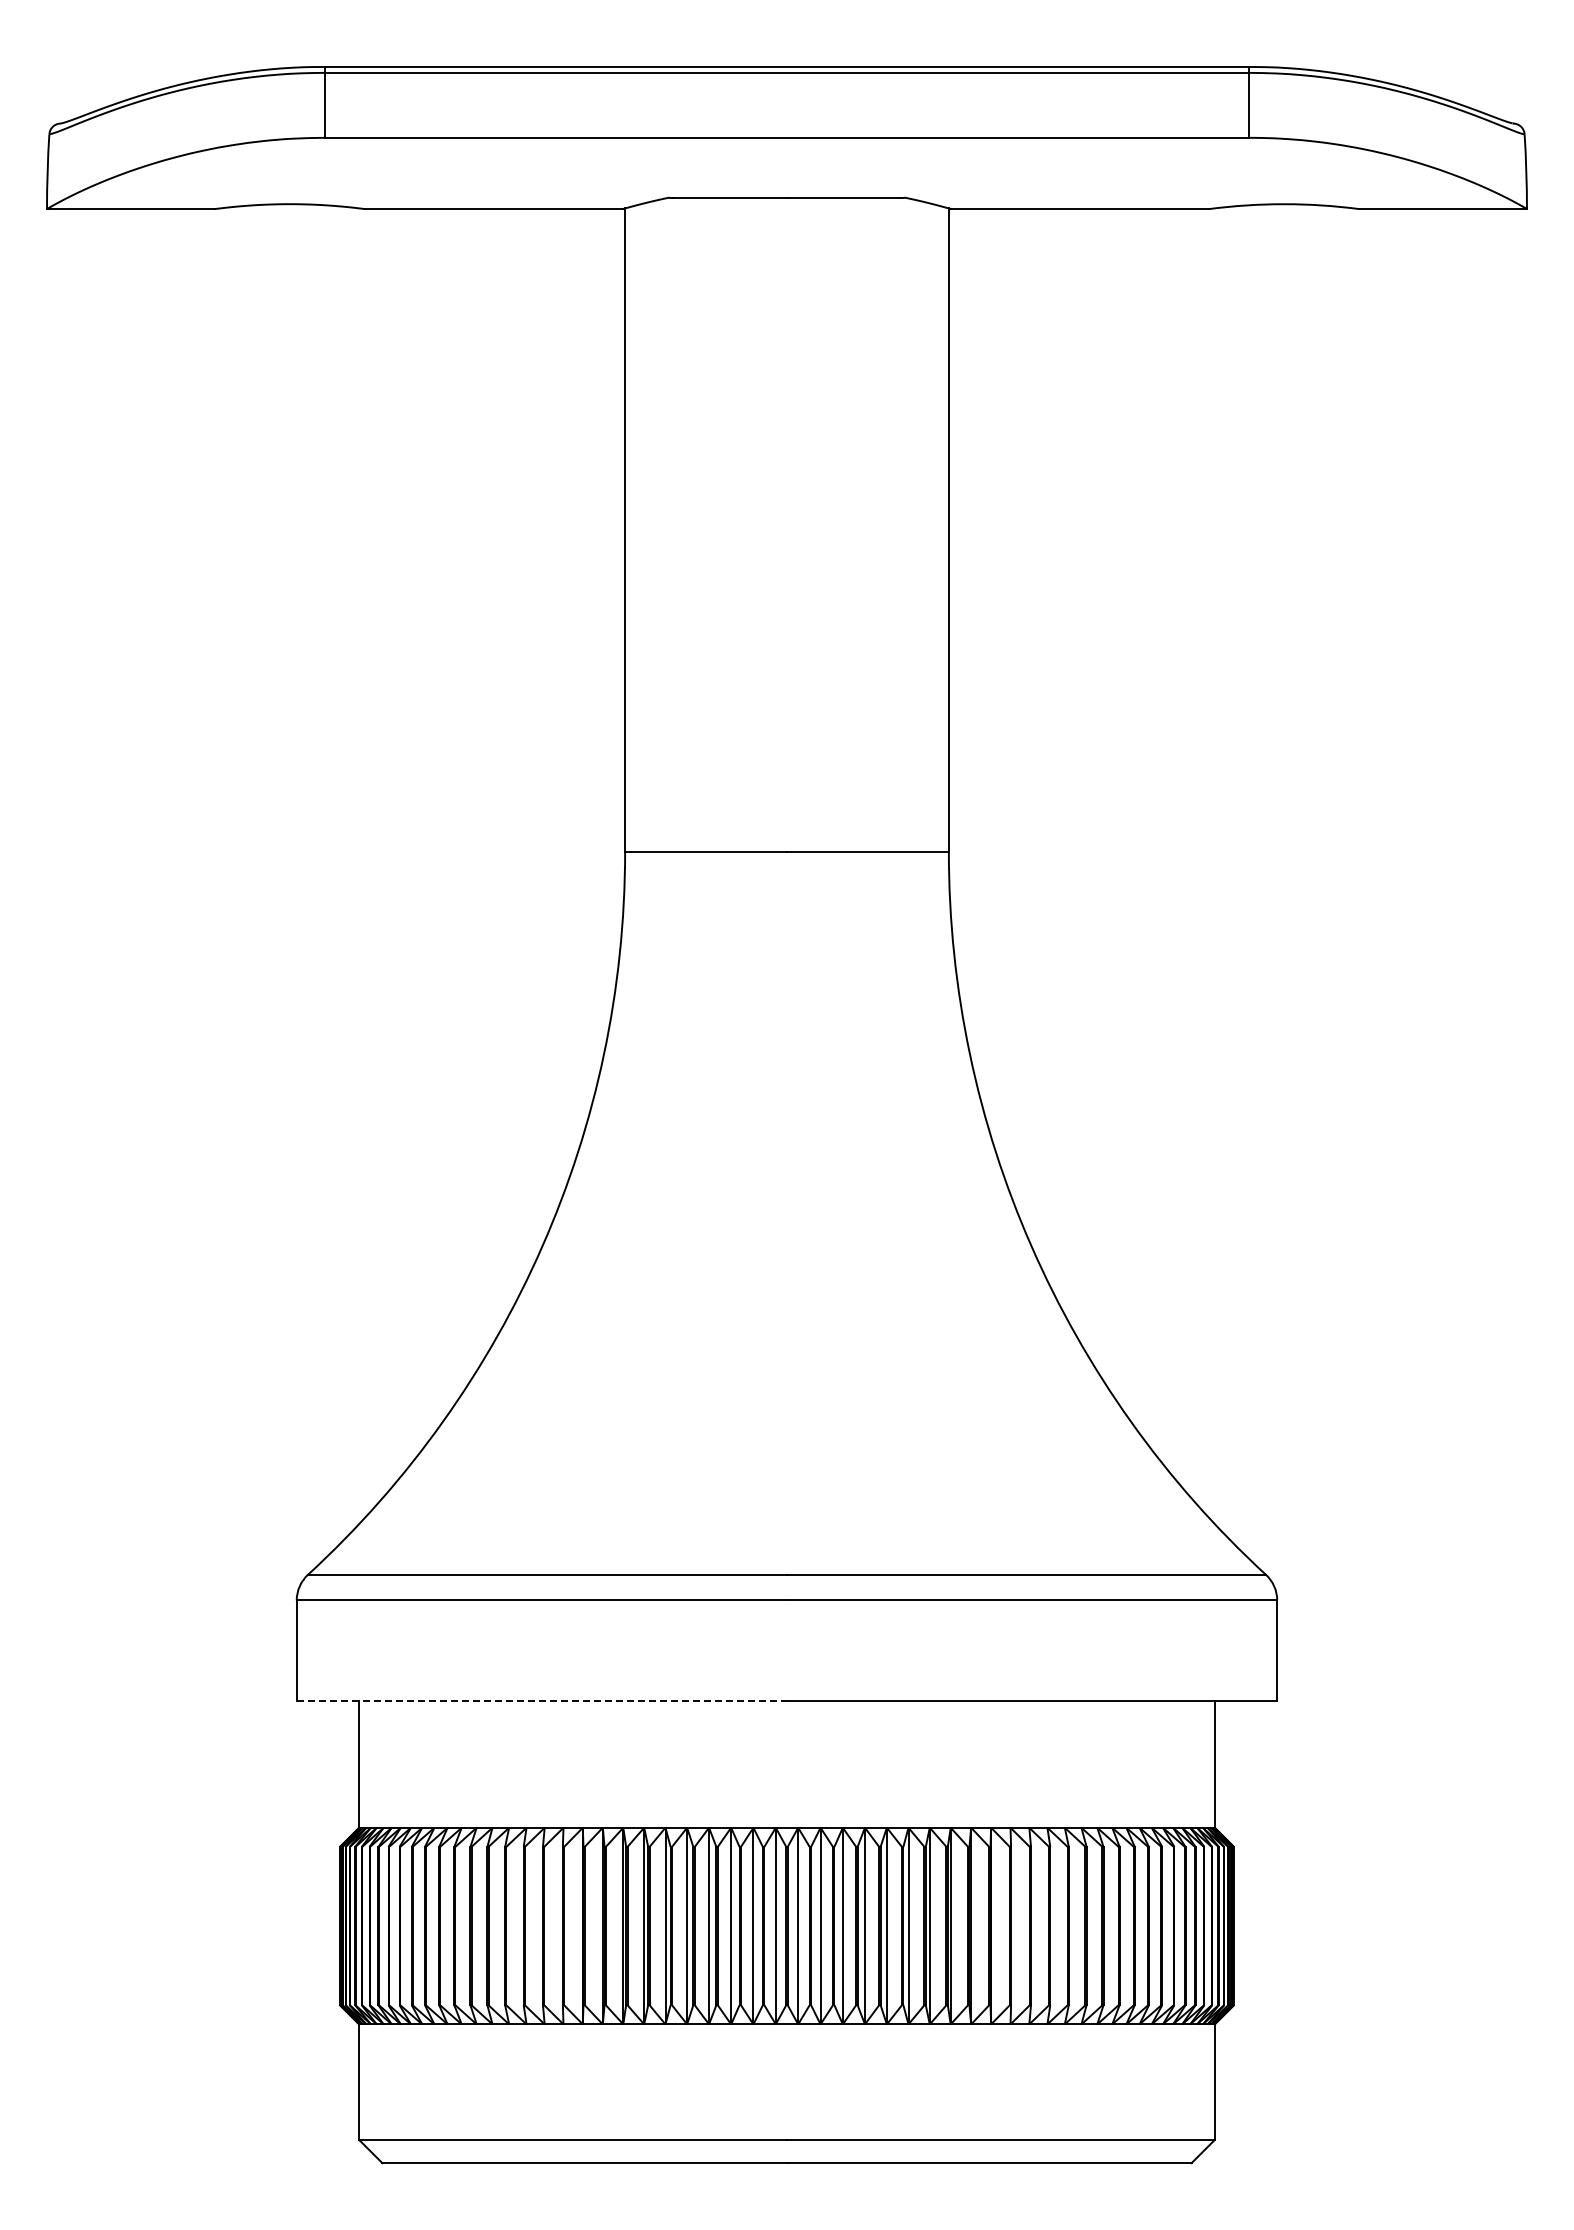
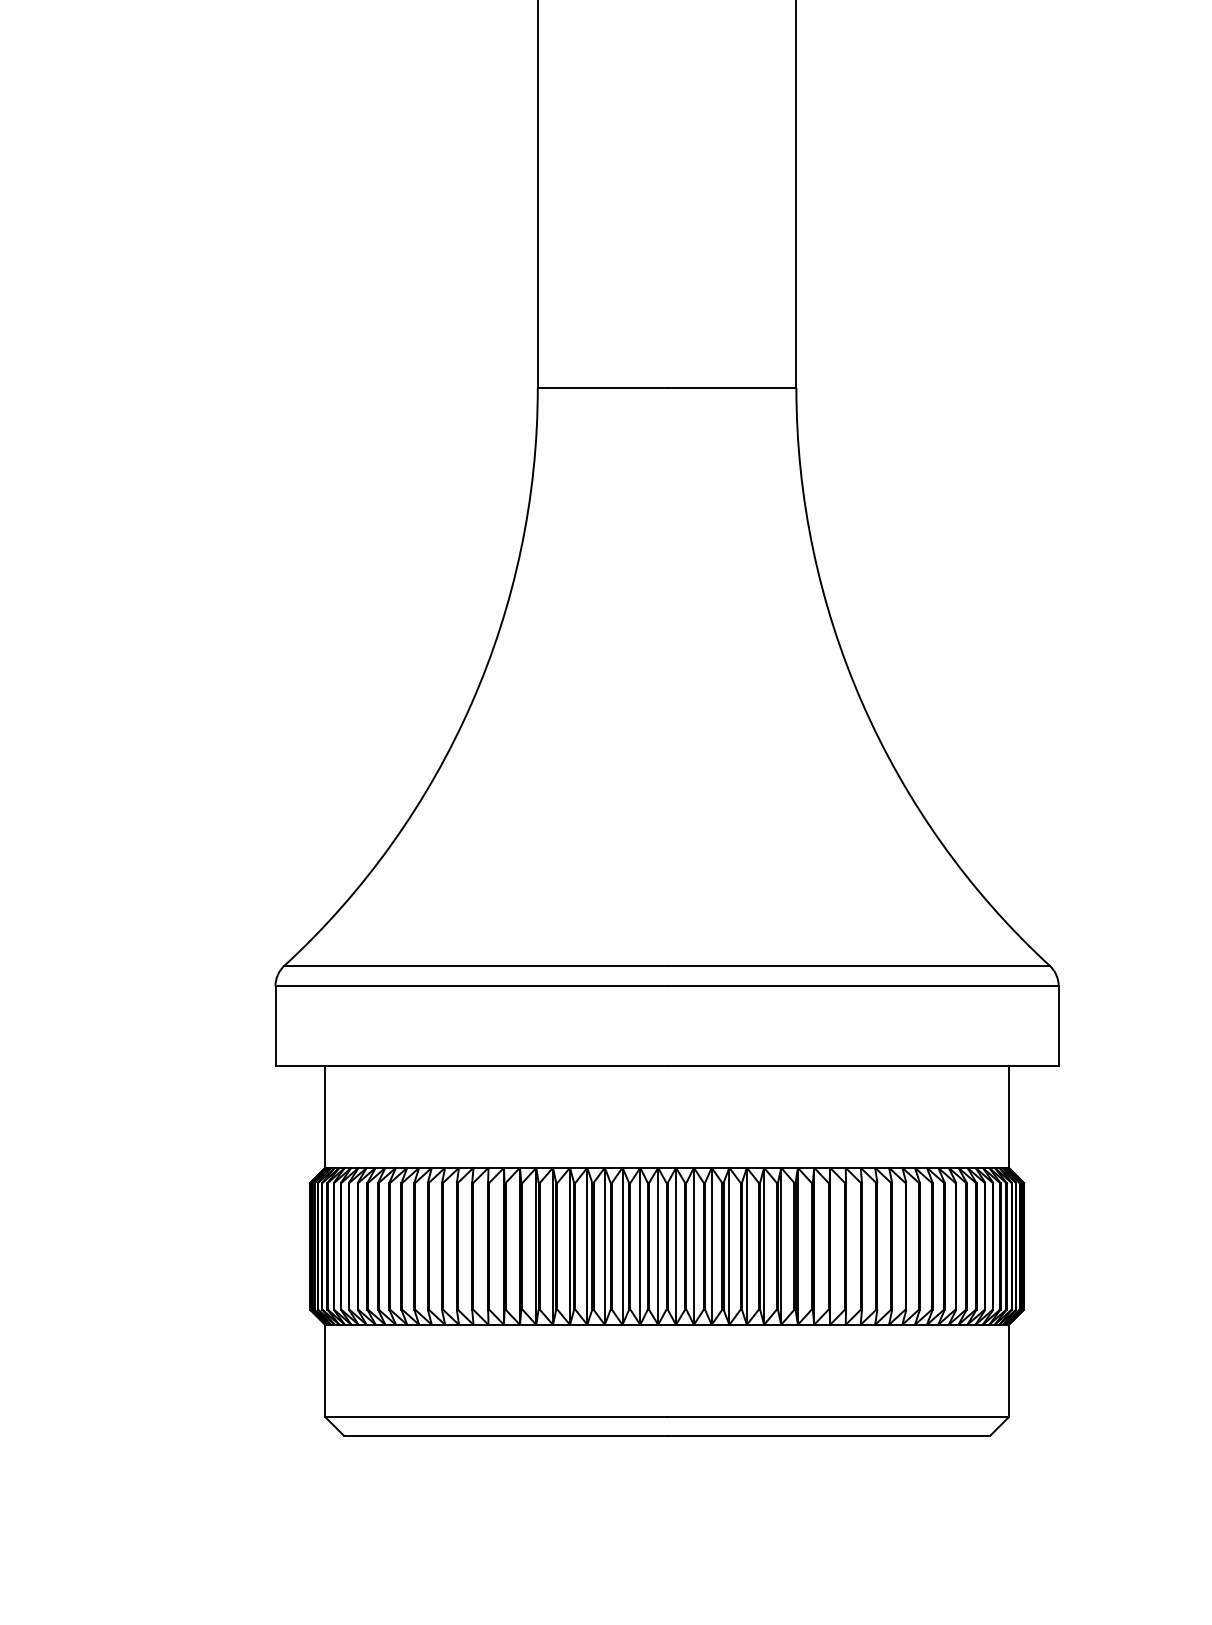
line: (542, 1700) -> (471, 1066), dashed -> solid

